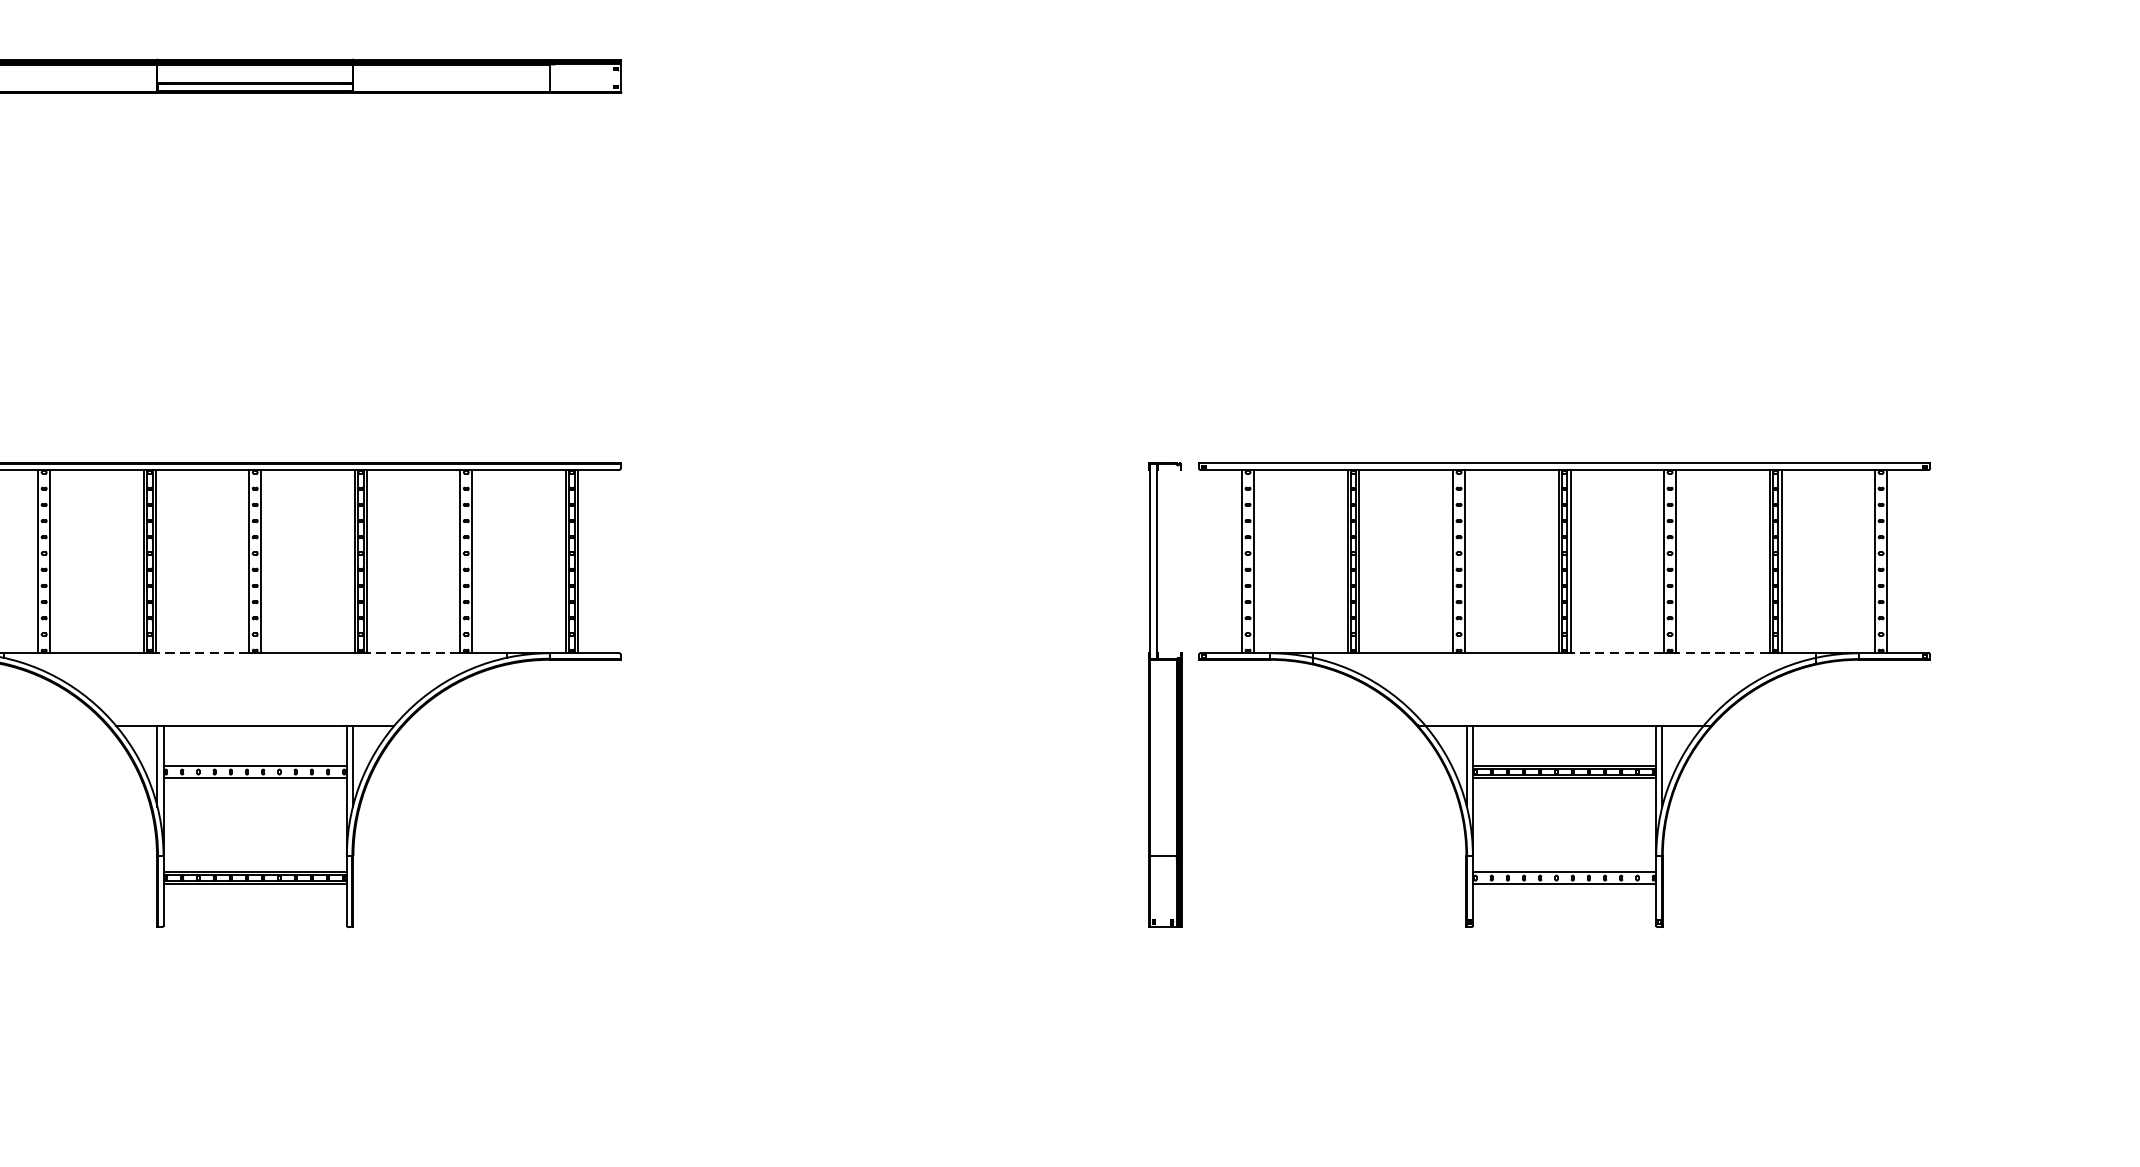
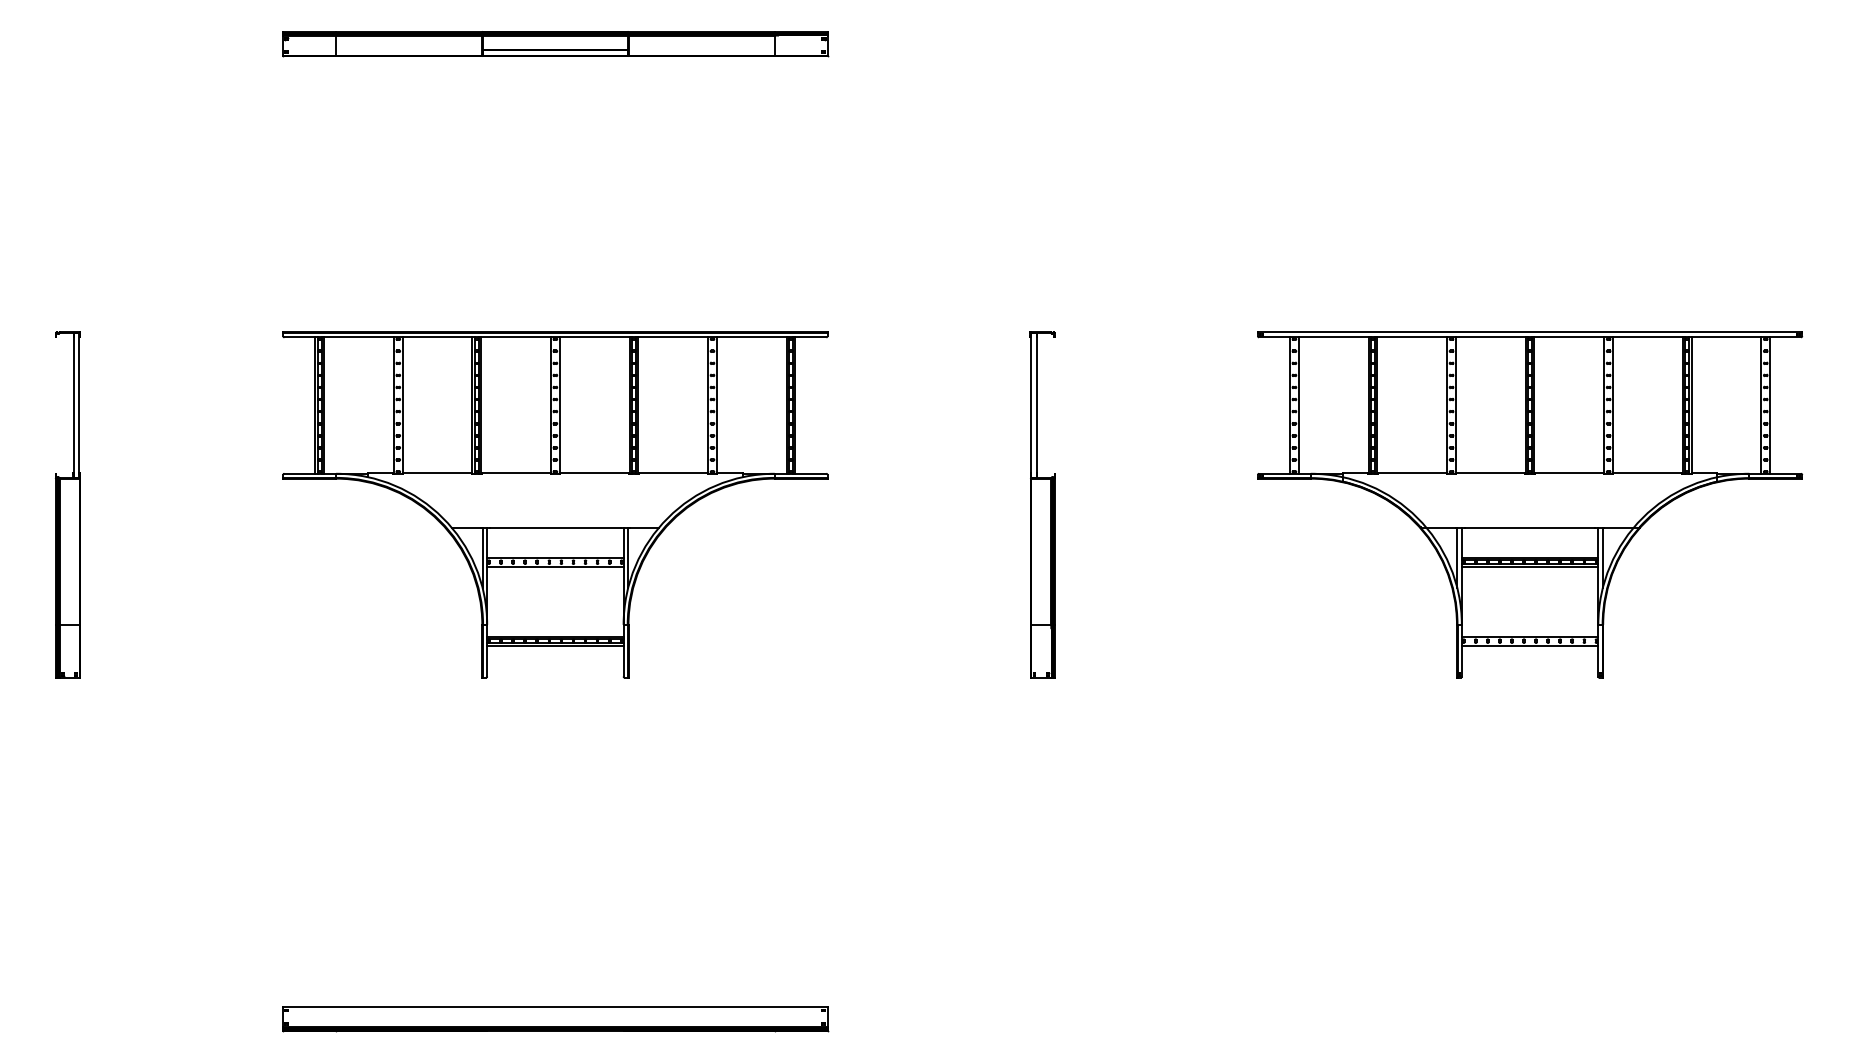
line: (201, 652) -> (515, 473), dashed -> solid
line: (412, 652) -> (672, 473), dashed -> solid
line: (1616, 652) -> (1568, 473), dashed -> solid
line: (1722, 652) -> (1647, 473), dashed -> solid
part: (1164, 694) -> (1042, 504), moved

